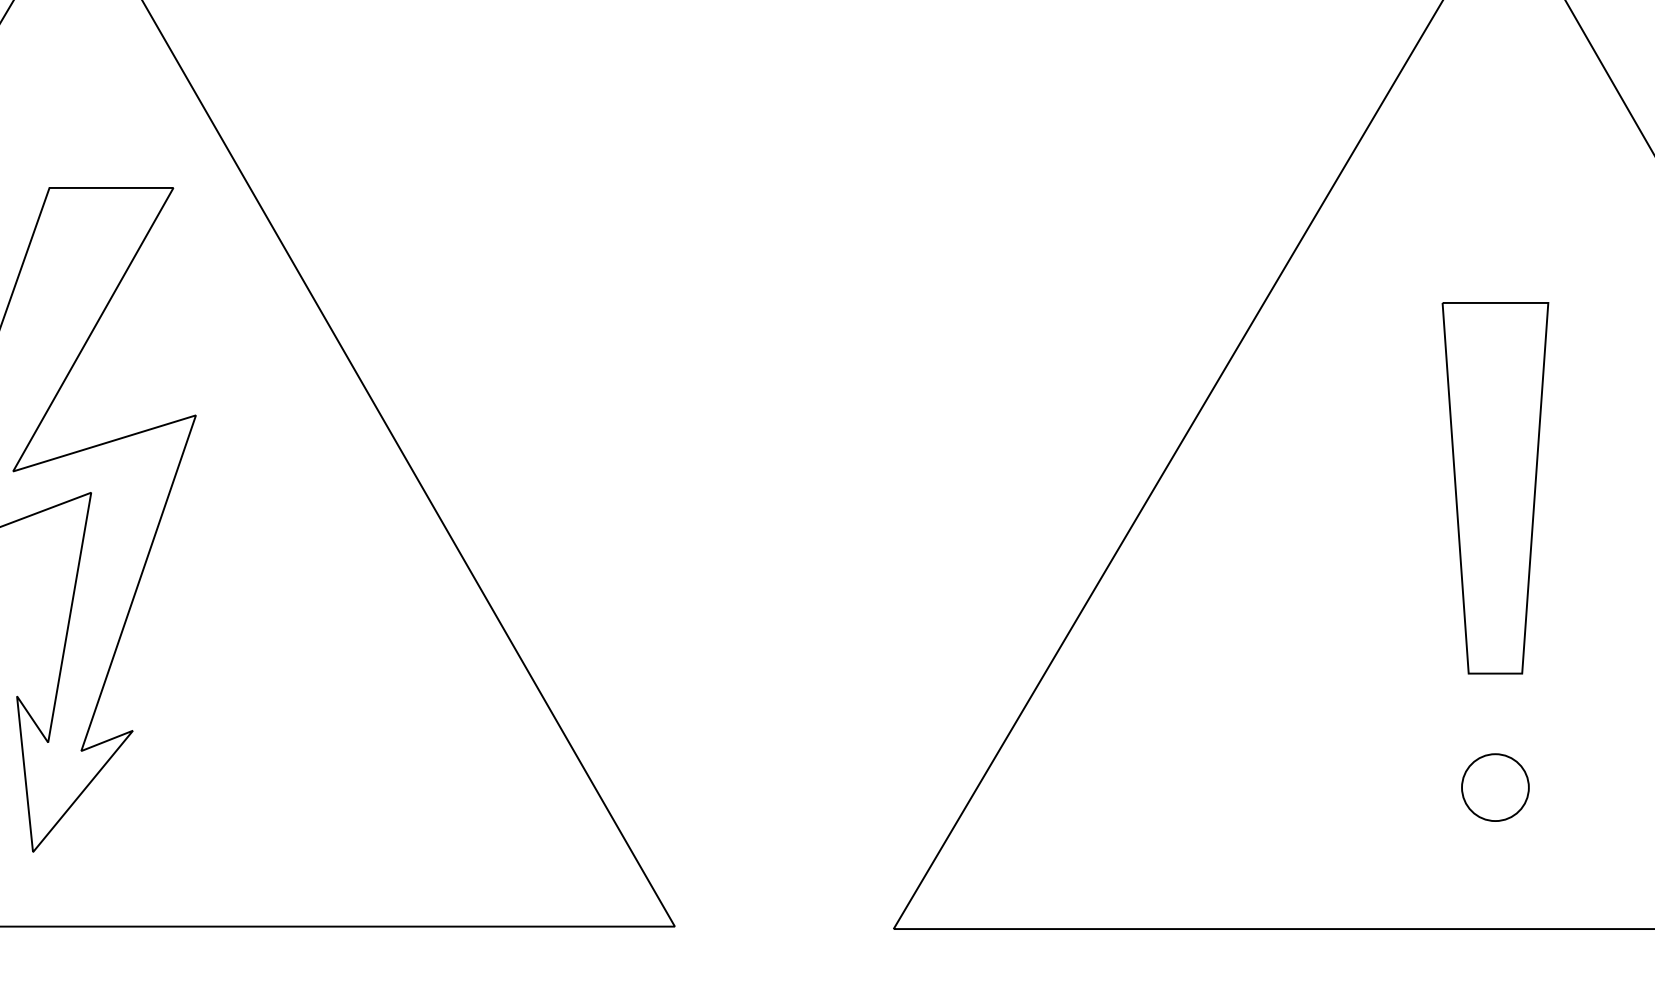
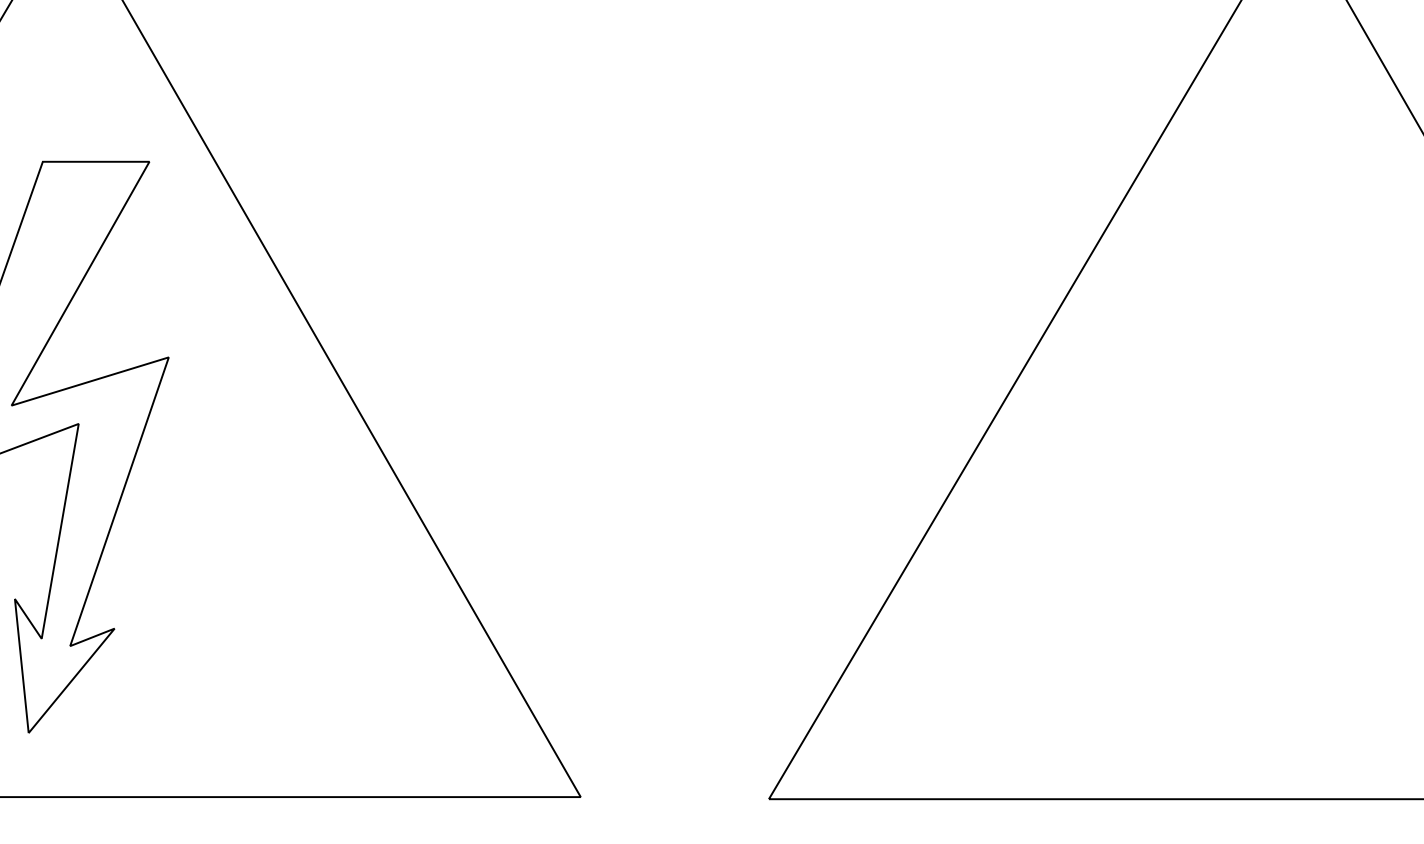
part: (1495, 488) -> (1286, 420), removed
circle: (1495, 787) -> (1286, 677), removed

